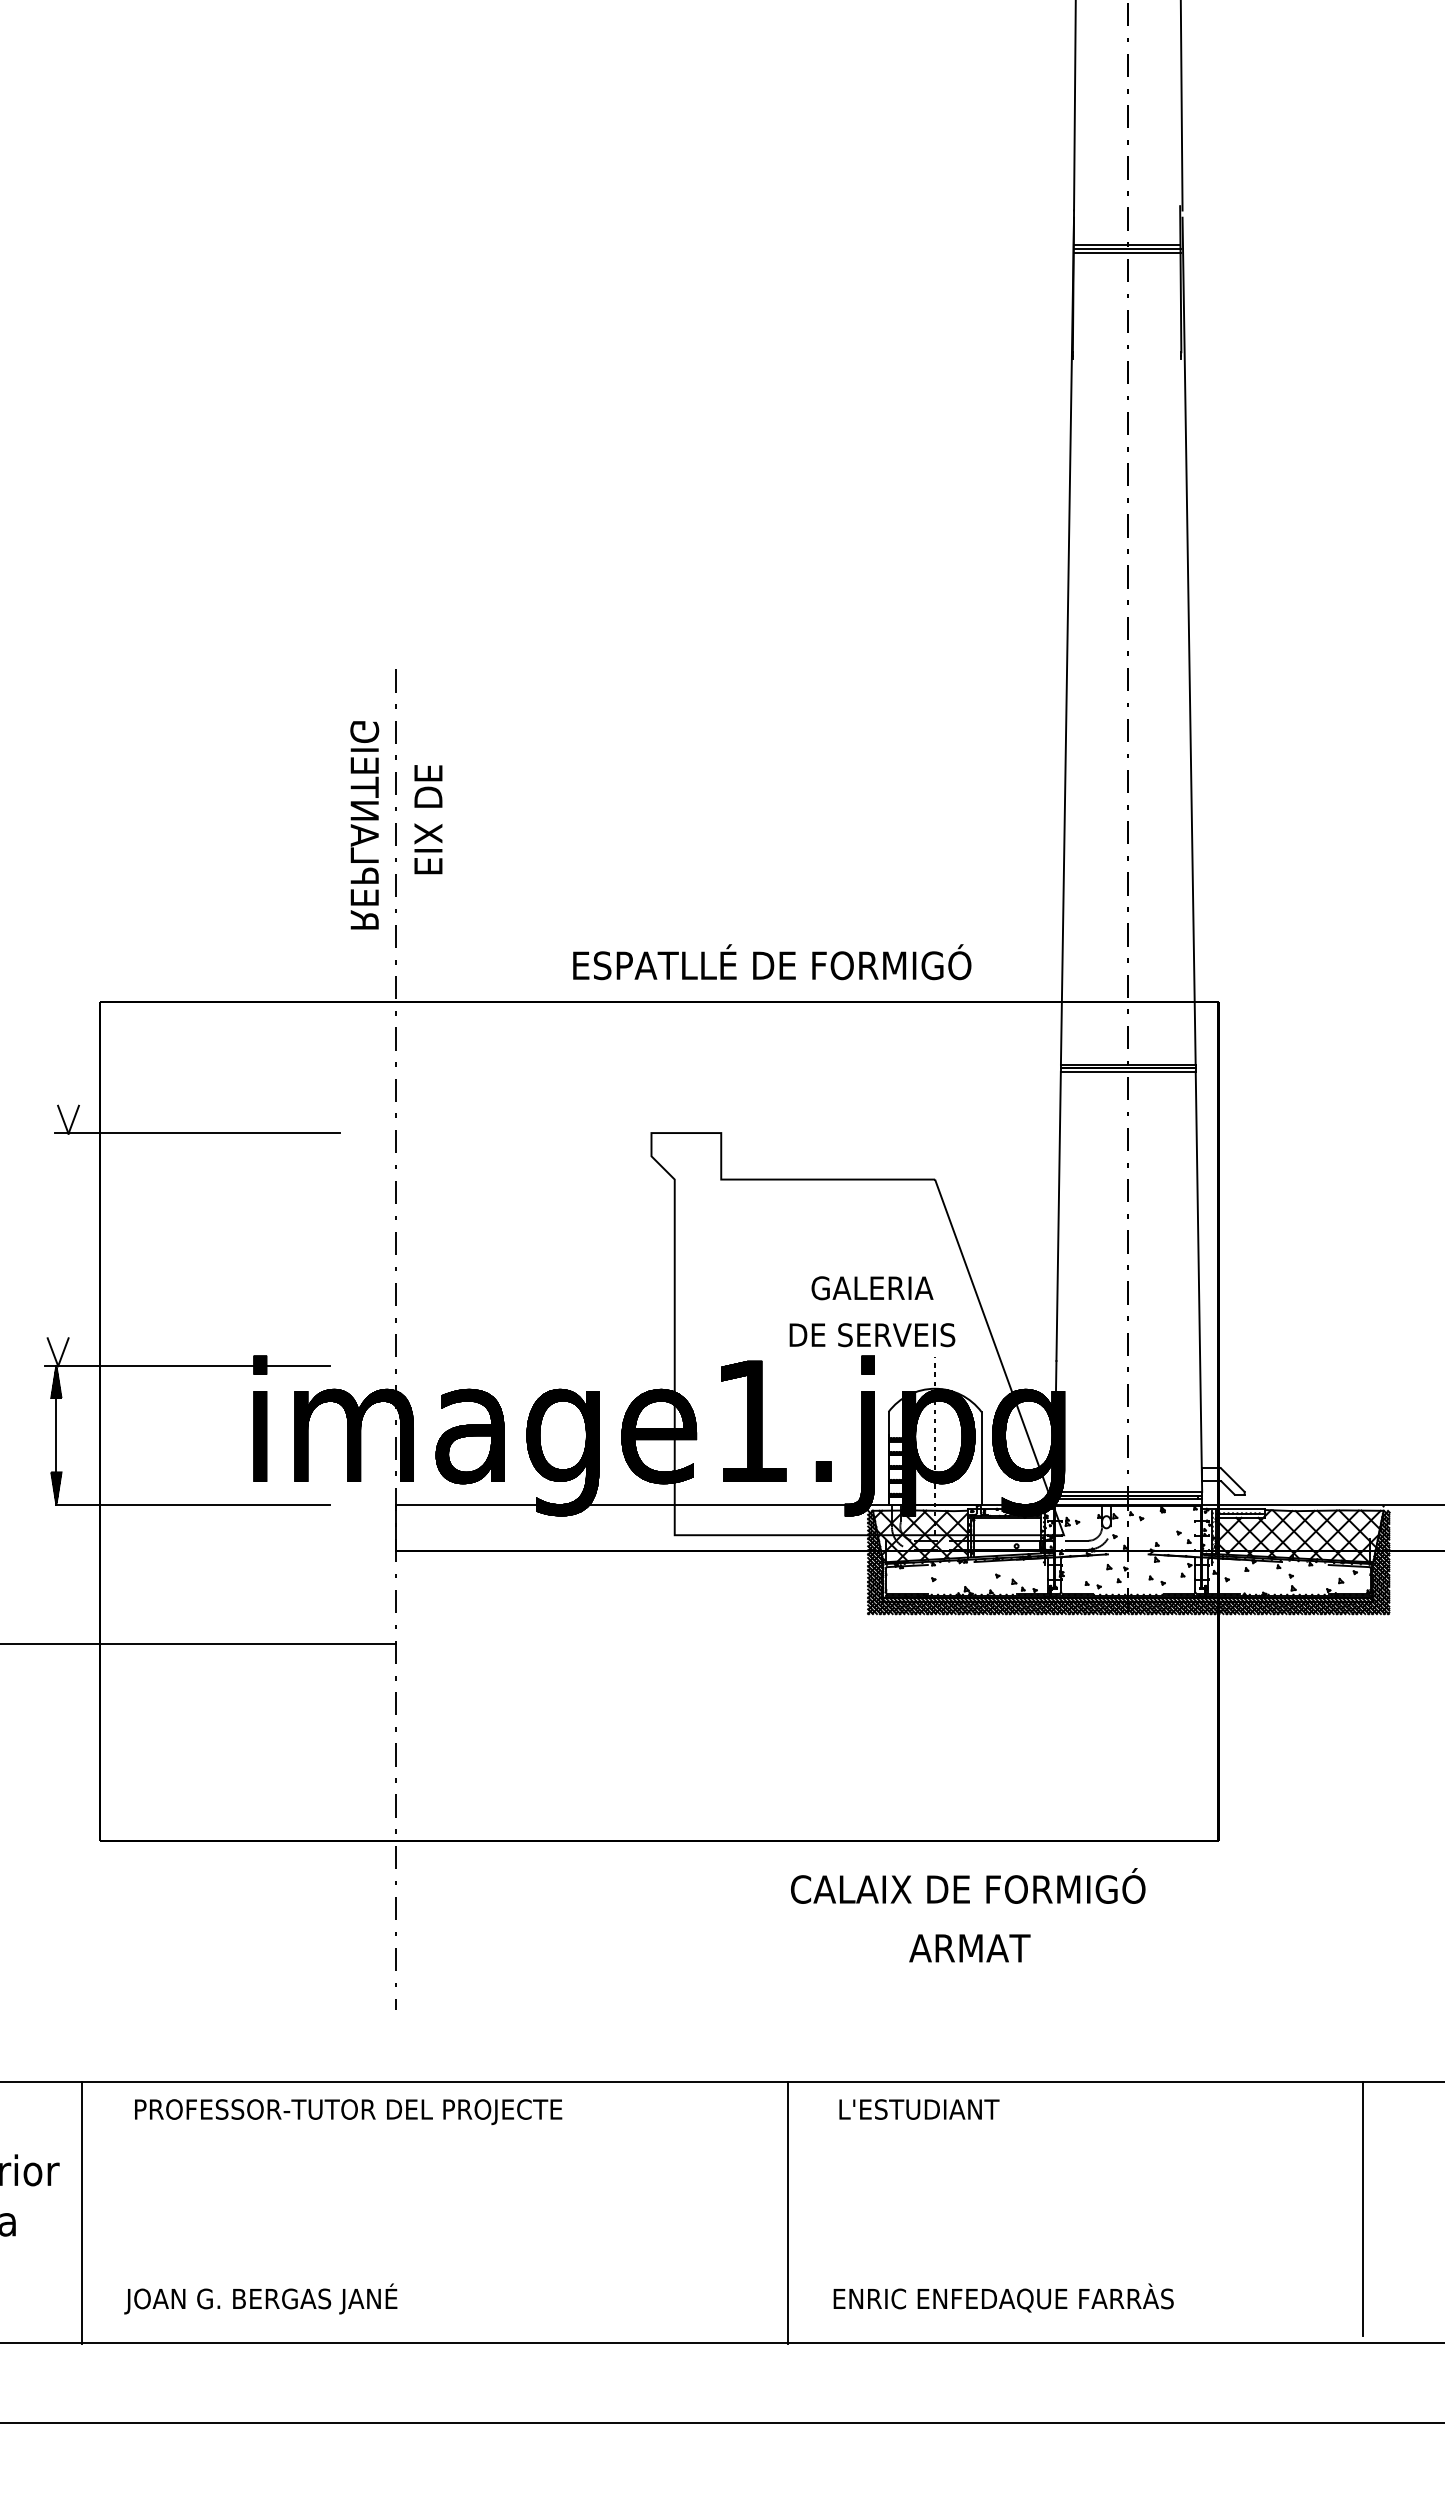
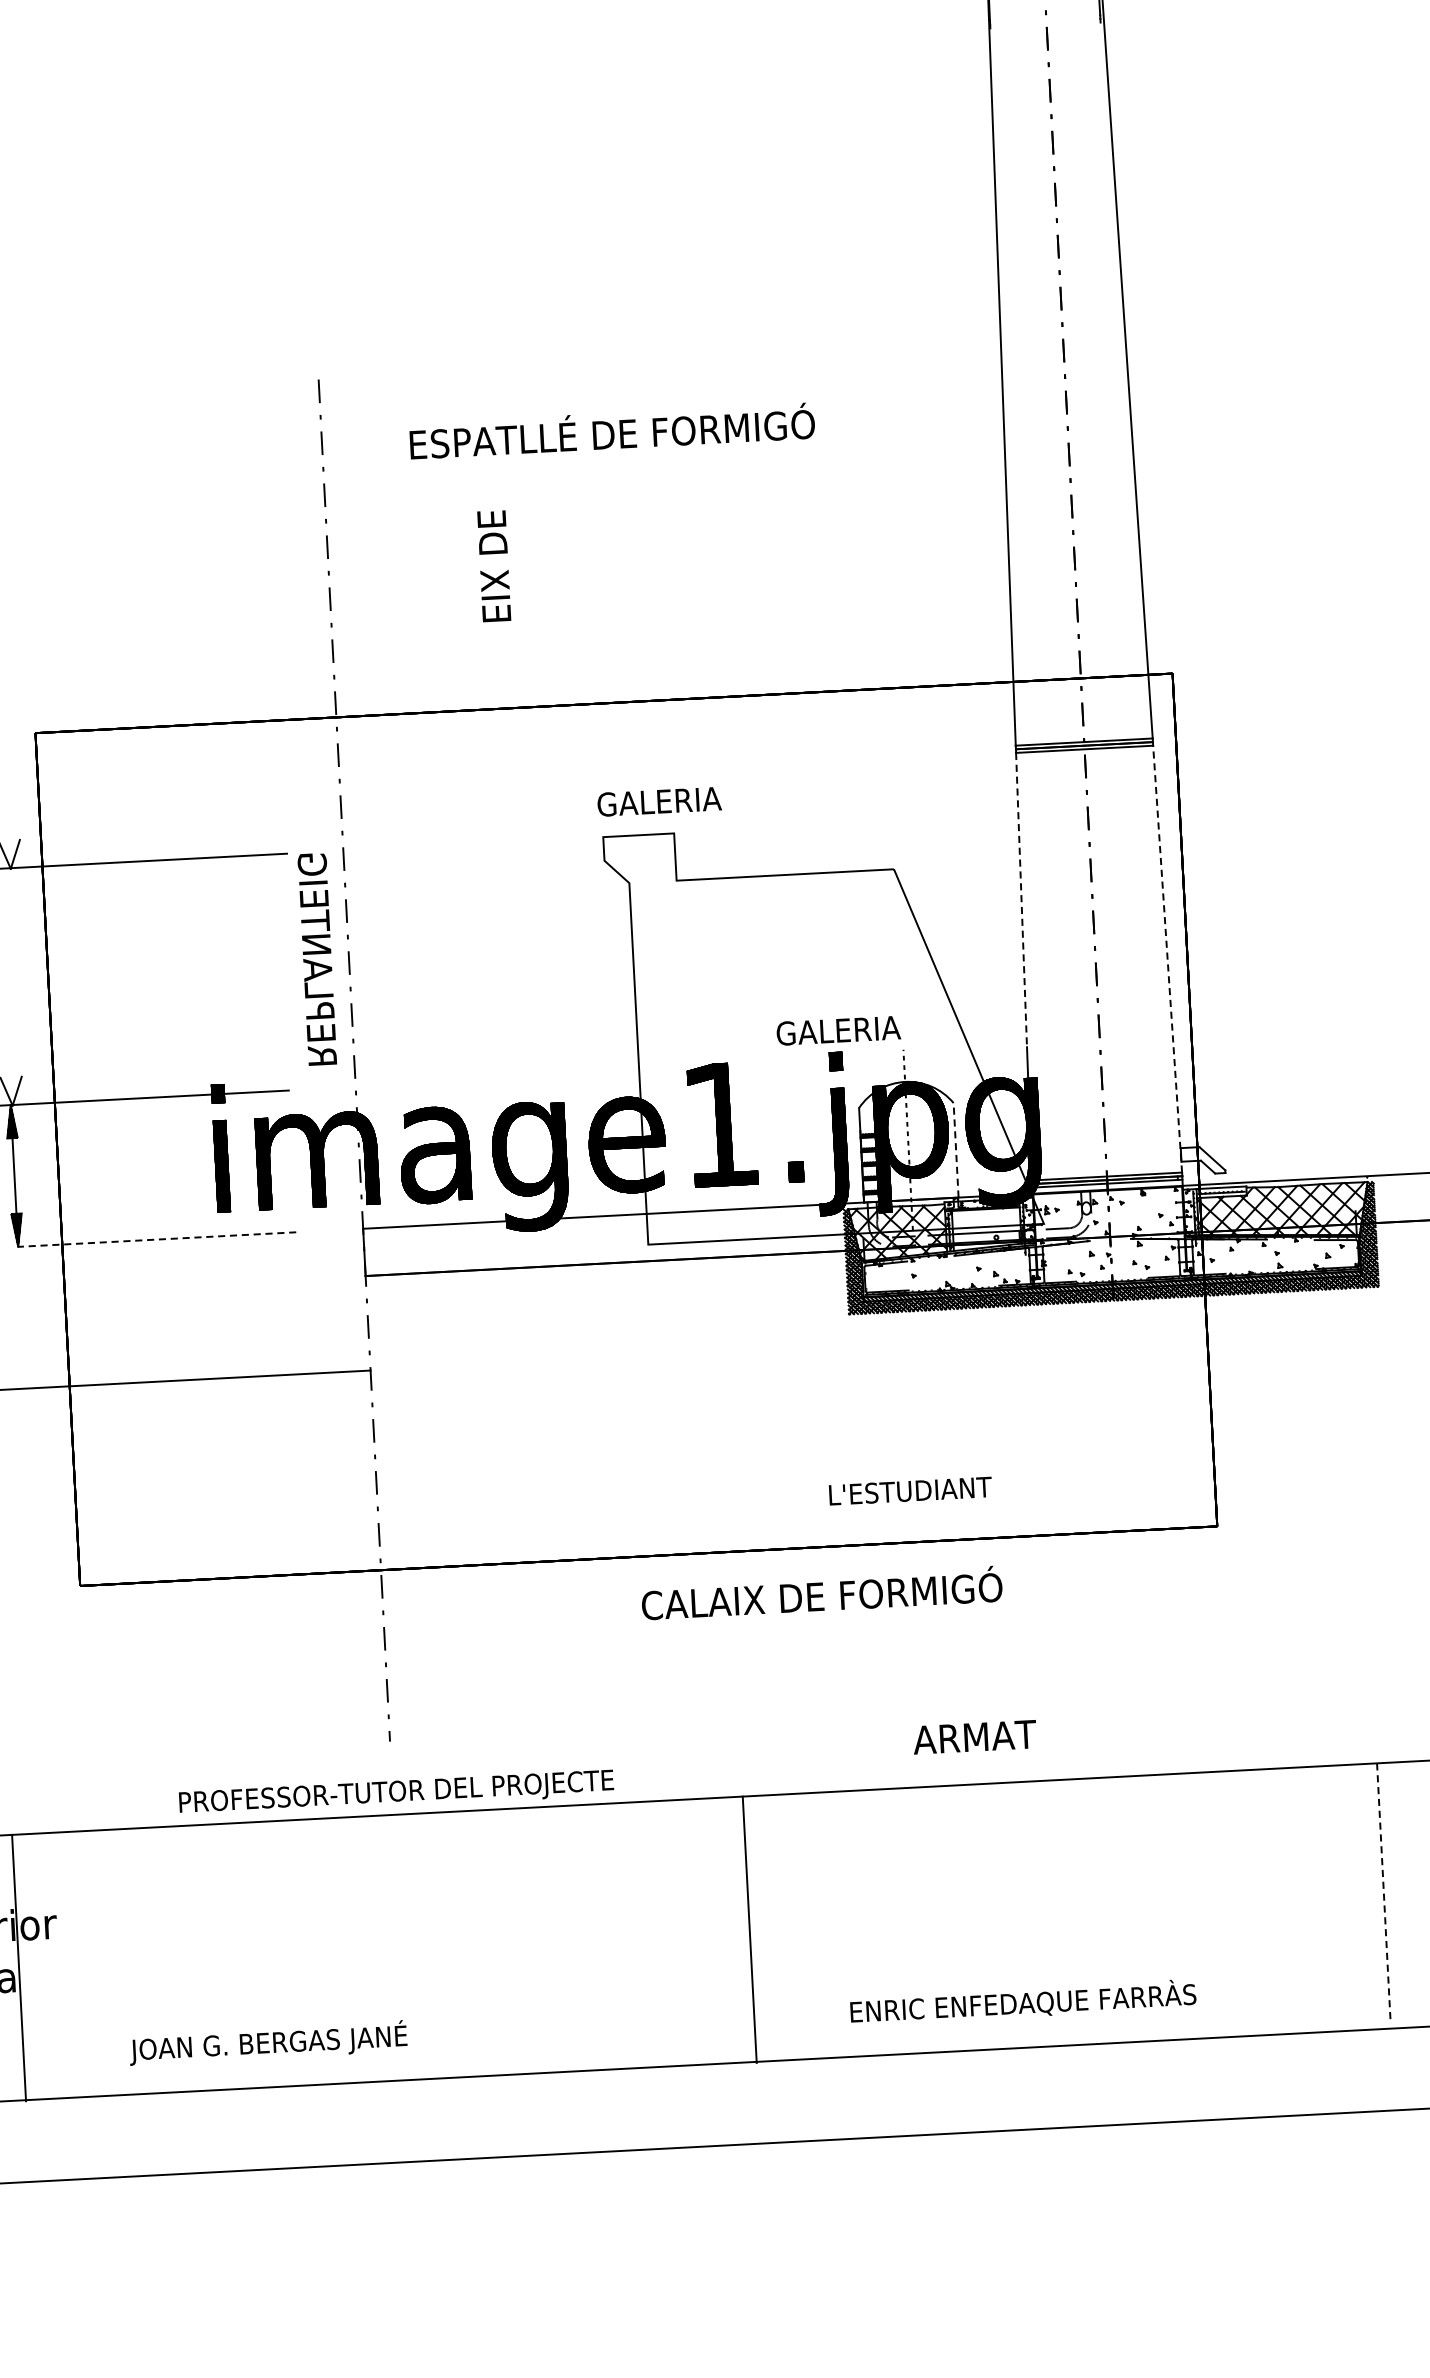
text: (428, 819) -> (494, 566), moved
text: (364, 825) -> (317, 959), moved
text: (772, 962) -> (612, 431), moved
line: (1058, 1216) -> (1021, 900), solid -> dashed
line: (1198, 1281) -> (1167, 958), solid -> dashed
text: (872, 1288) -> (659, 802), moved
text: (872, 1335) -> (838, 1031), DE SERVEIS -> GALERIA
line: (981, 1458) -> (956, 1150), solid -> dashed
line: (193, 1504) -> (157, 1239), solid -> dashed
text: (968, 1885) -> (822, 1592), moved
text: (969, 1948) -> (974, 1737), moved
text: (919, 2109) -> (910, 1491), moved
text: (348, 2112) -> (396, 1794), moved
line: (1363, 2209) -> (1384, 1893), solid -> dashed
line: (82, 2212) -> (19, 1967), moved
line: (788, 2212) -> (750, 1929), moved

